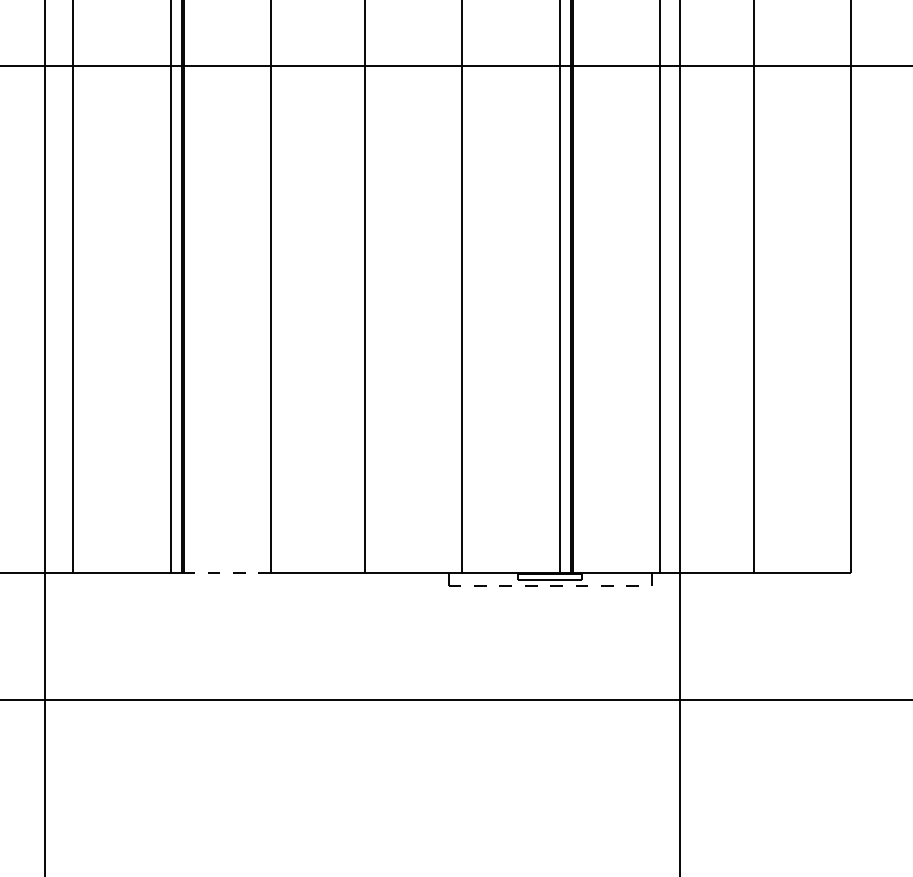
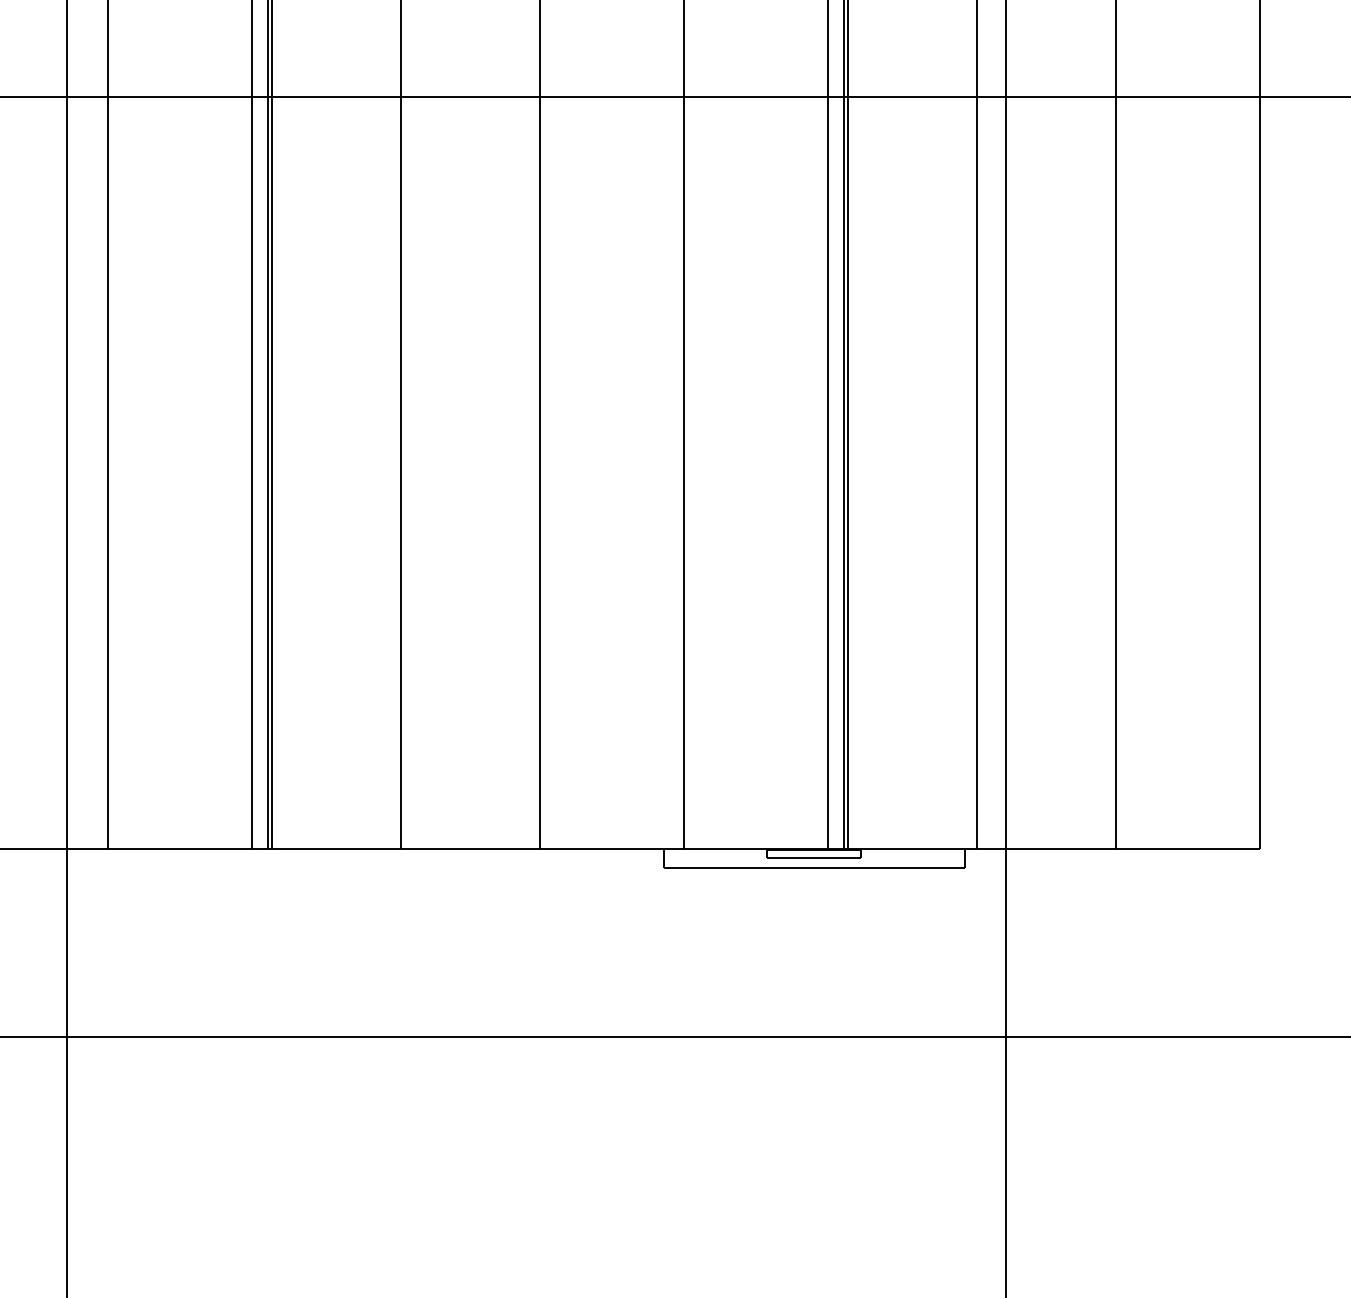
line: (227, 573) -> (336, 848), dashed -> solid
line: (550, 586) -> (814, 868), dashed -> solid

